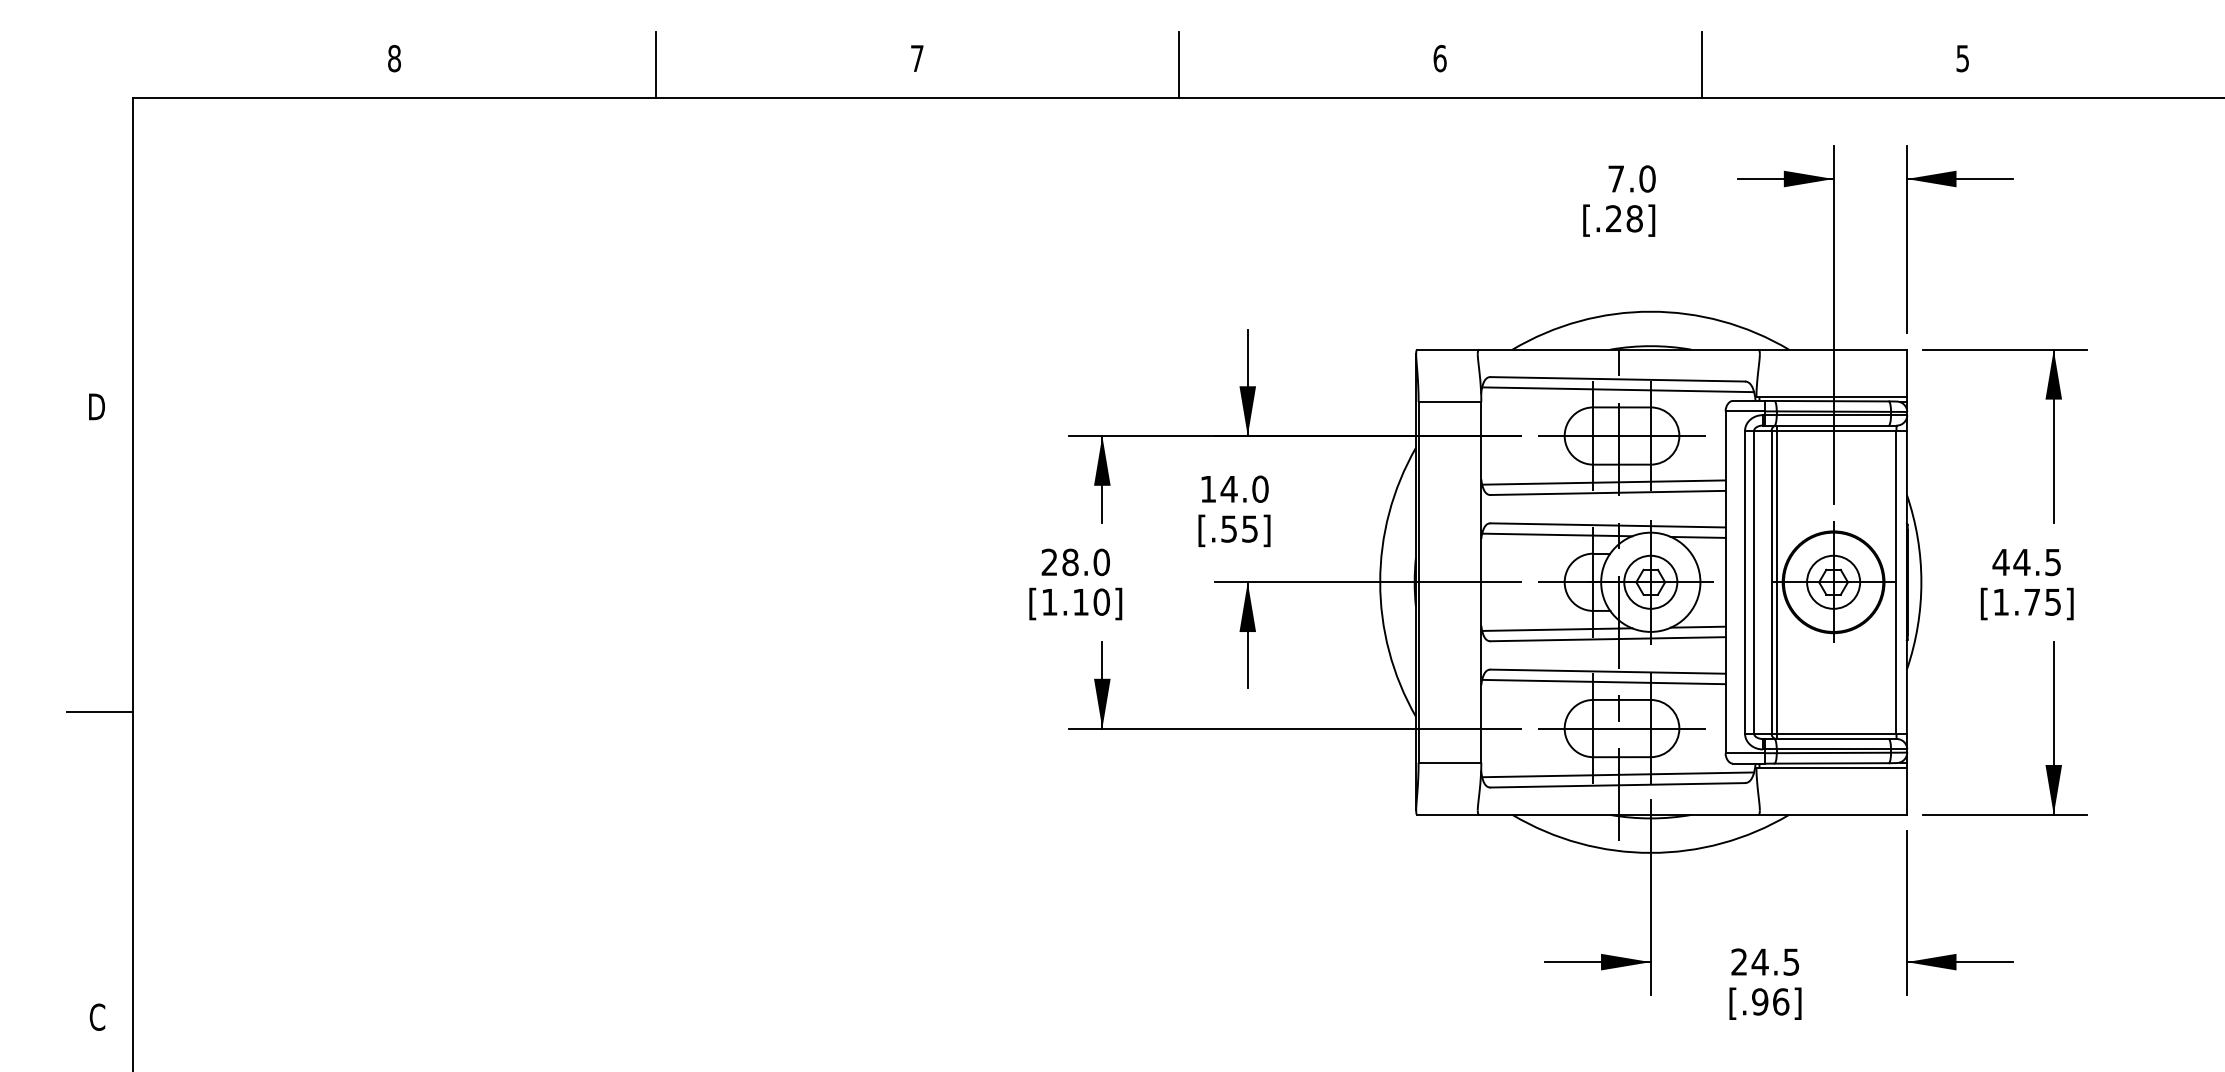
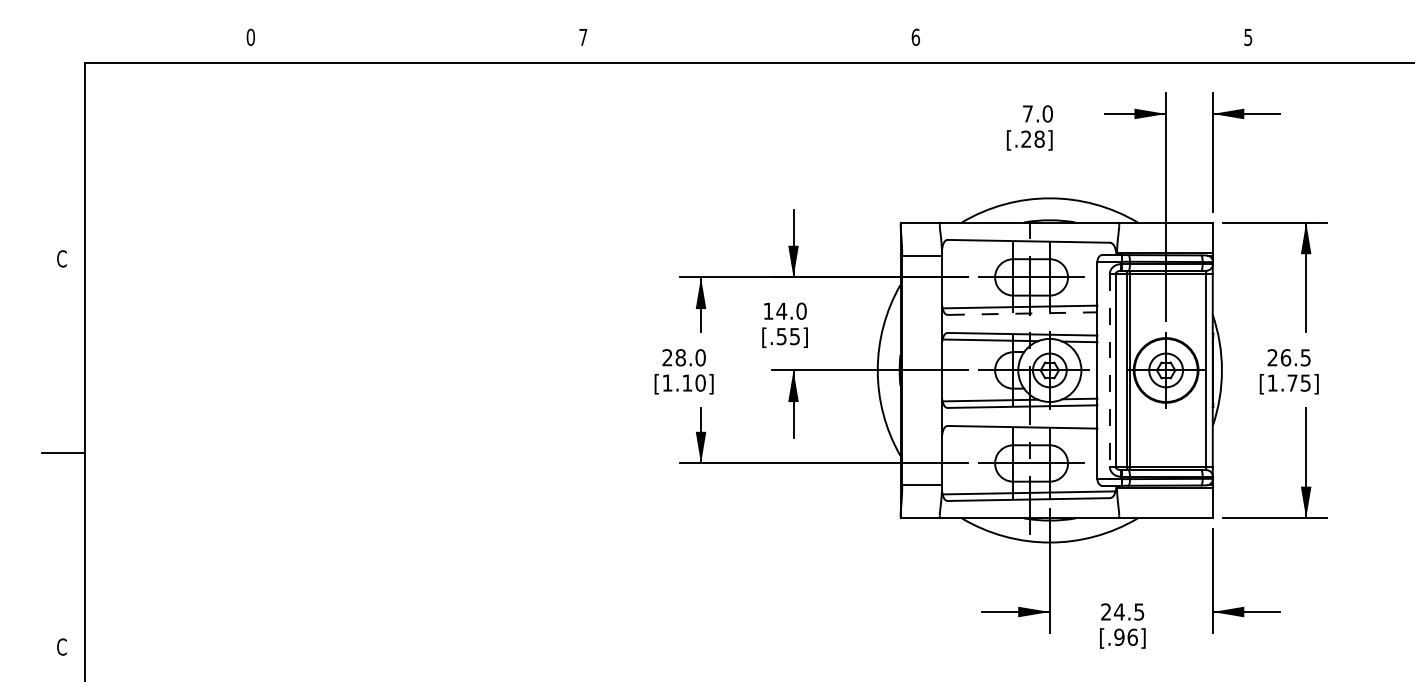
text: (393, 58) -> (250, 37), 8 -> 0
line: (656, 65) -> (417, 41), removed
line: (1178, 65) -> (749, 41), removed
line: (1702, 65) -> (1082, 41), removed
line: (1617, 388) -> (1028, 247), removed
text: (96, 406) -> (61, 258), D -> C
line: (1607, 492) -> (1022, 313), solid -> dashed
text: (2011, 561) -> (1279, 357), 44.5 -> 26.5
line: (1744, 582) -> (1109, 370), solid -> dashed
line: (1603, 681) -> (1019, 433), removed

